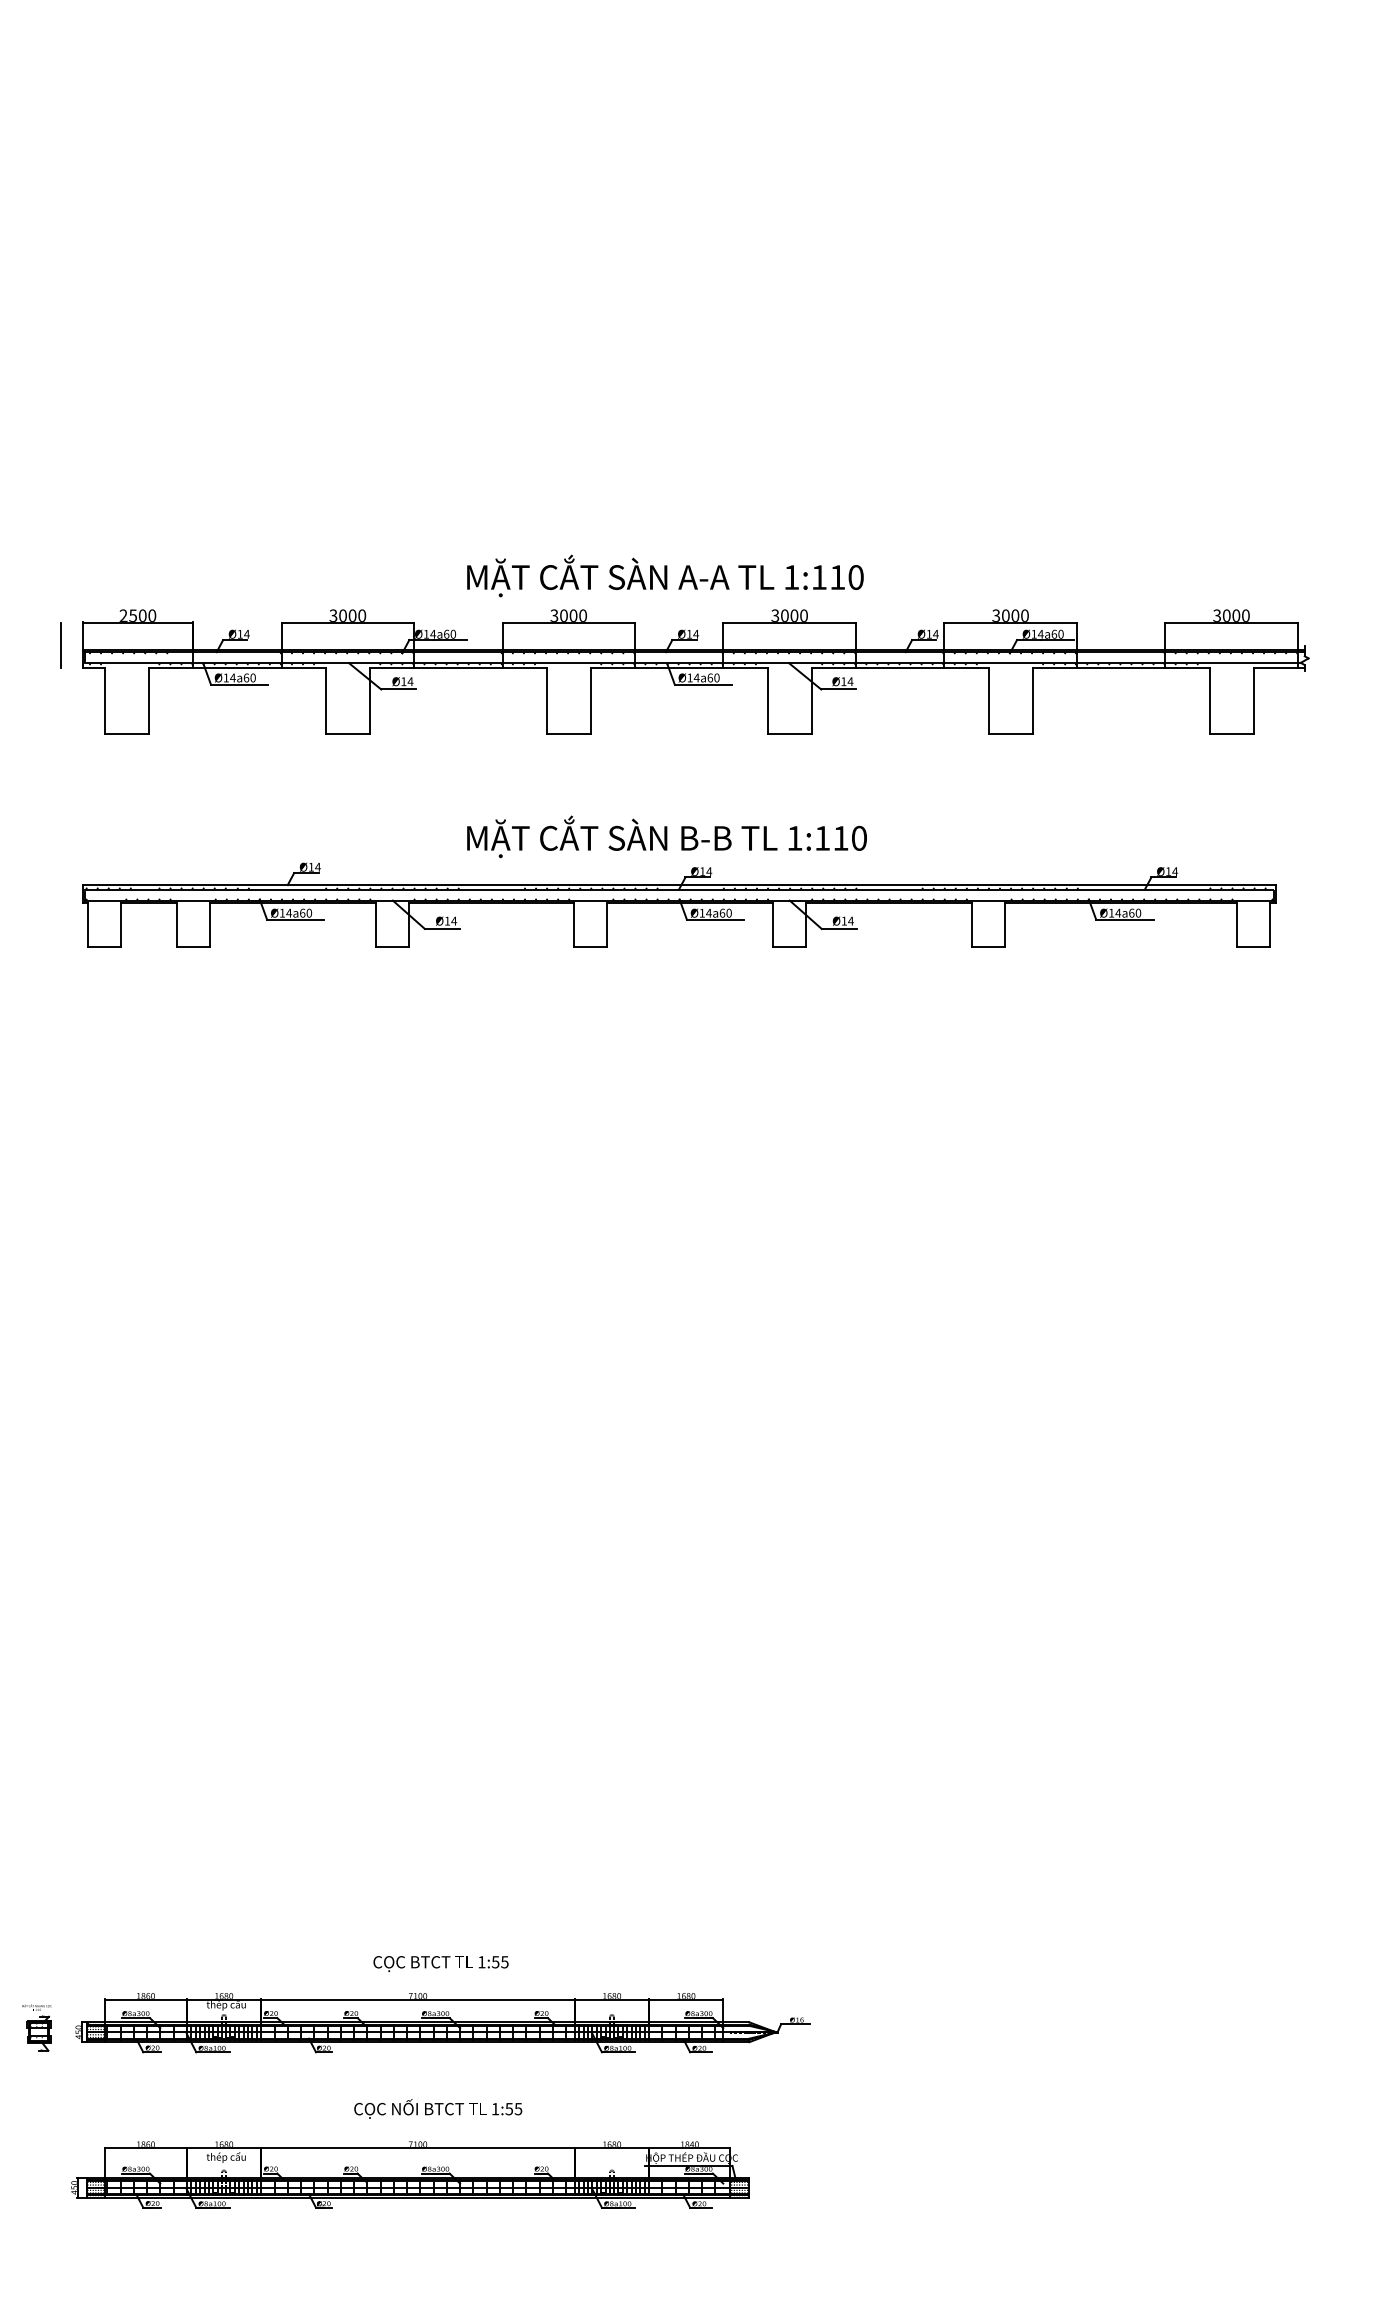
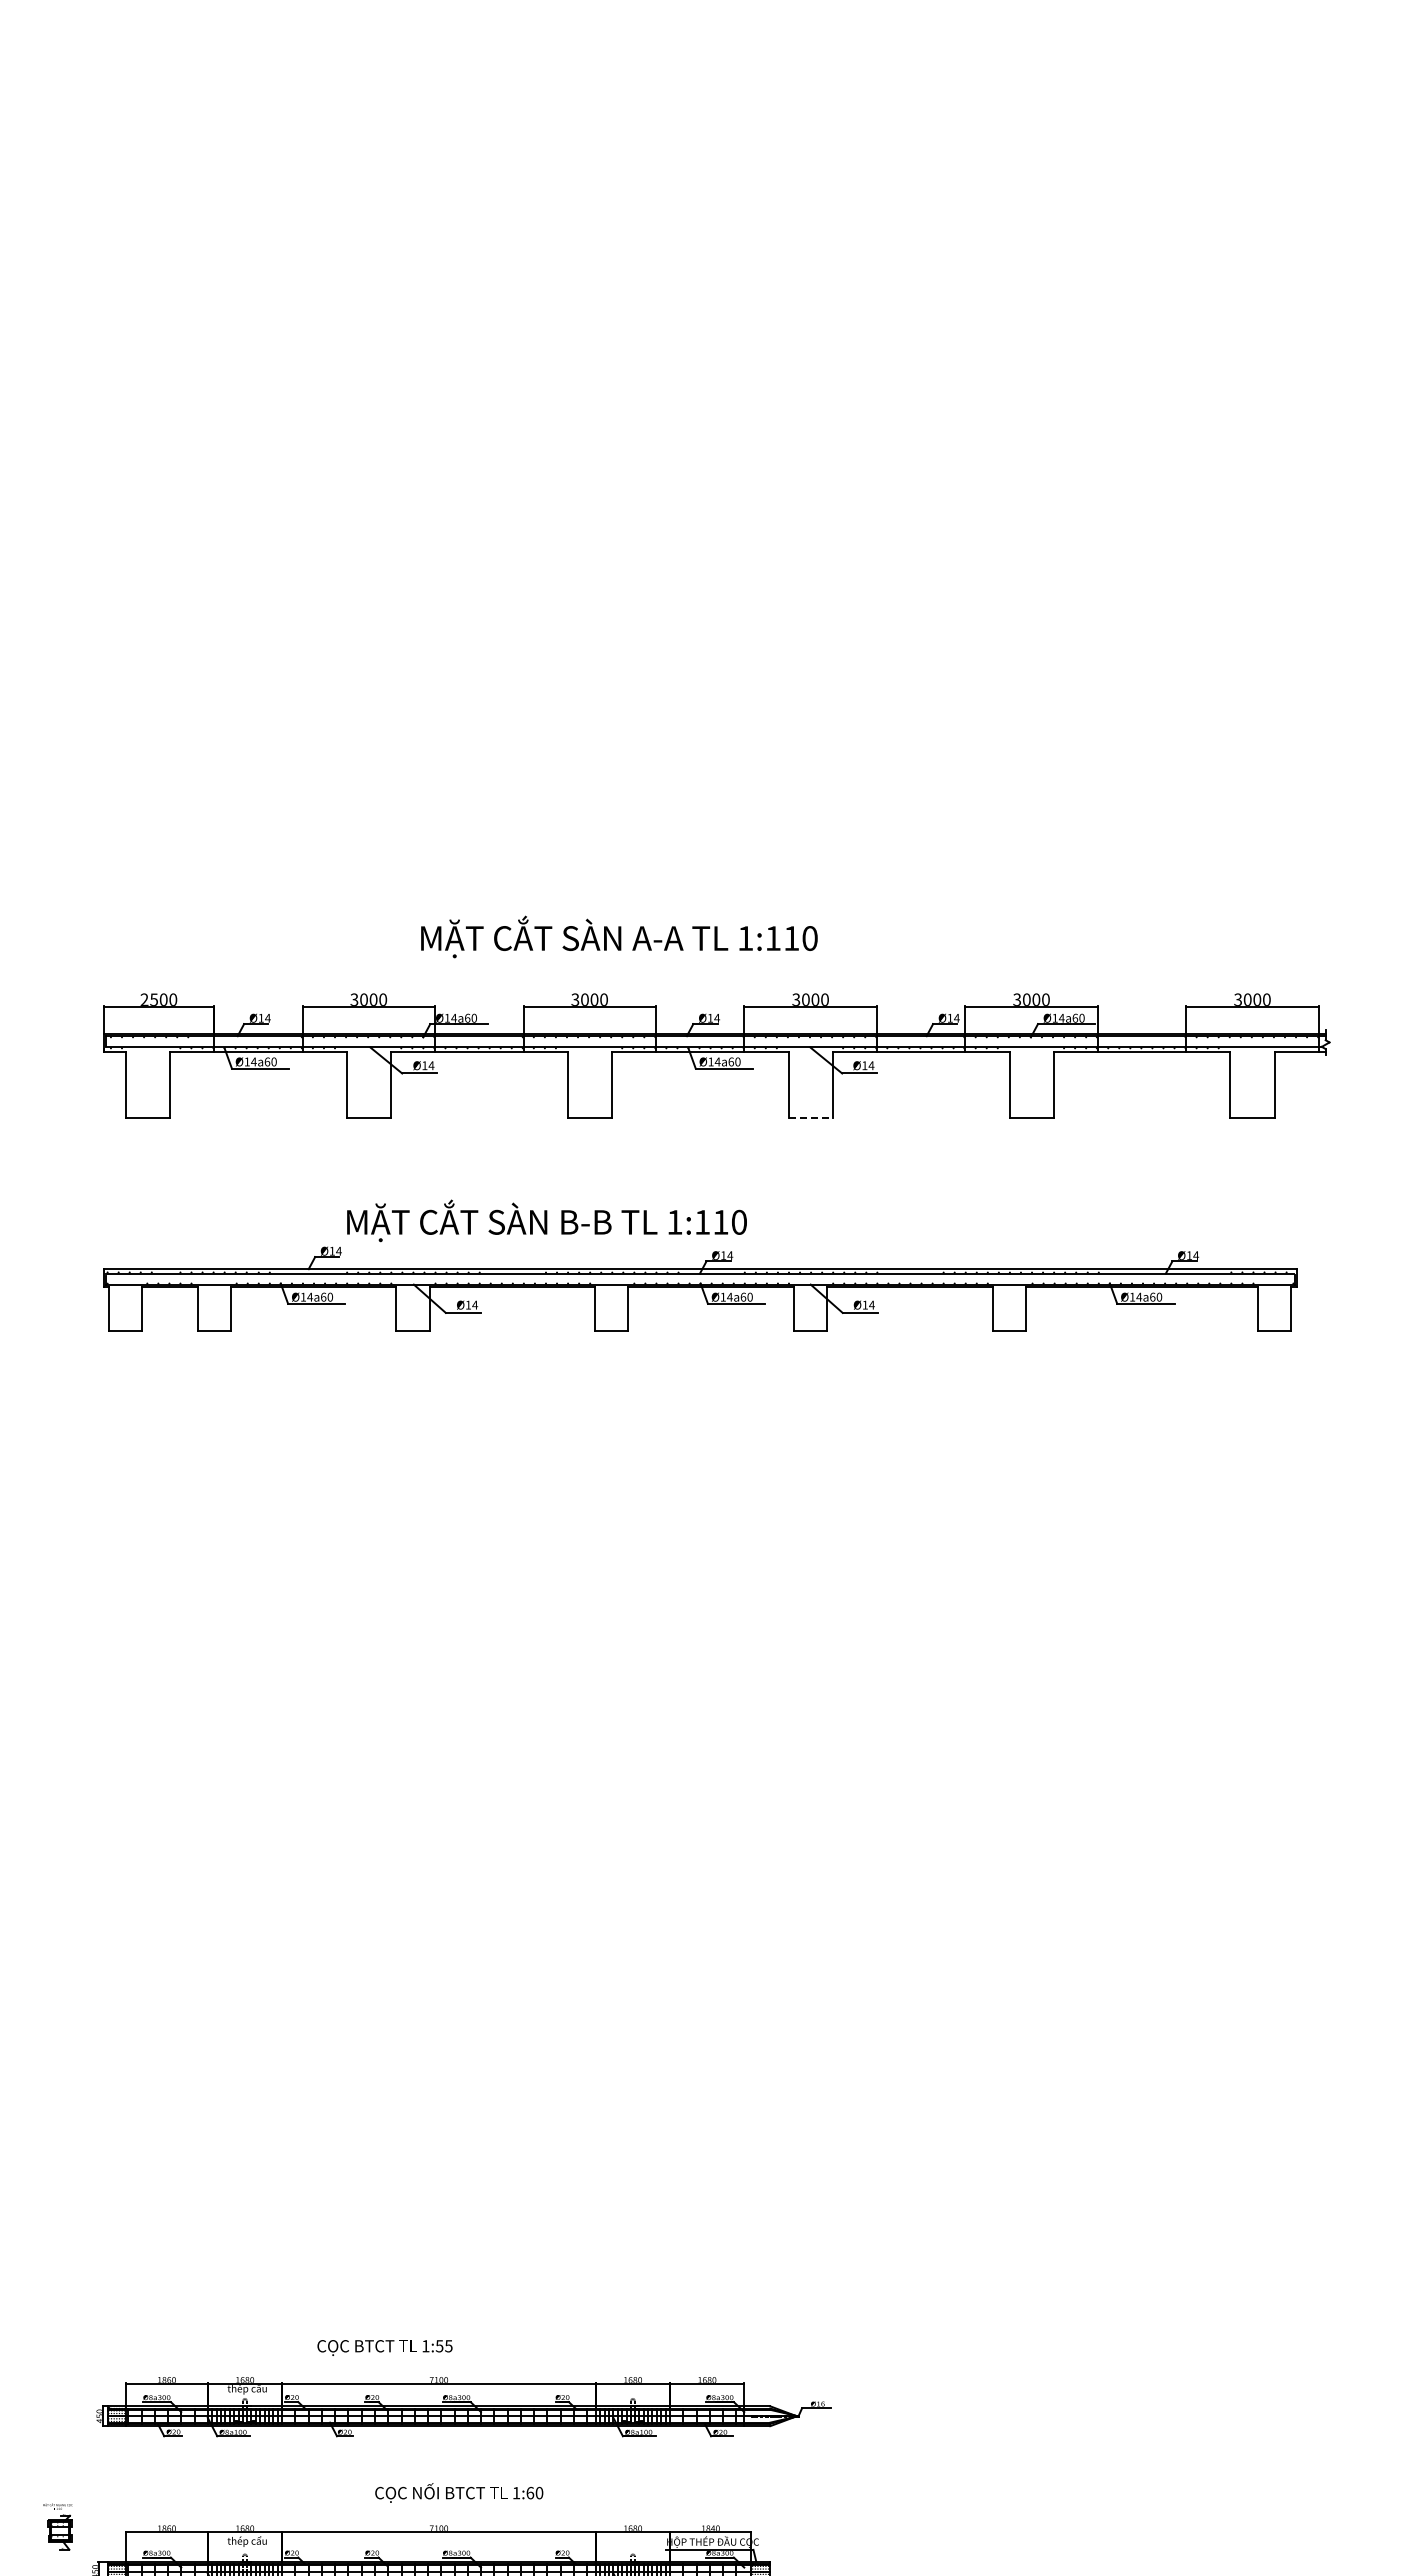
text: (665, 575) -> (619, 936), moved
line: (60, 644) -> (81, 1028), removed
line: (790, 733) -> (811, 1117), solid -> dashed
text: (666, 836) -> (546, 1220), moved
text: (440, 1963) -> (384, 2347), moved
part: (36, 2027) -> (57, 2526), moved
text: (513, 2108) -> (534, 2492), 1:55 -> 1:60

